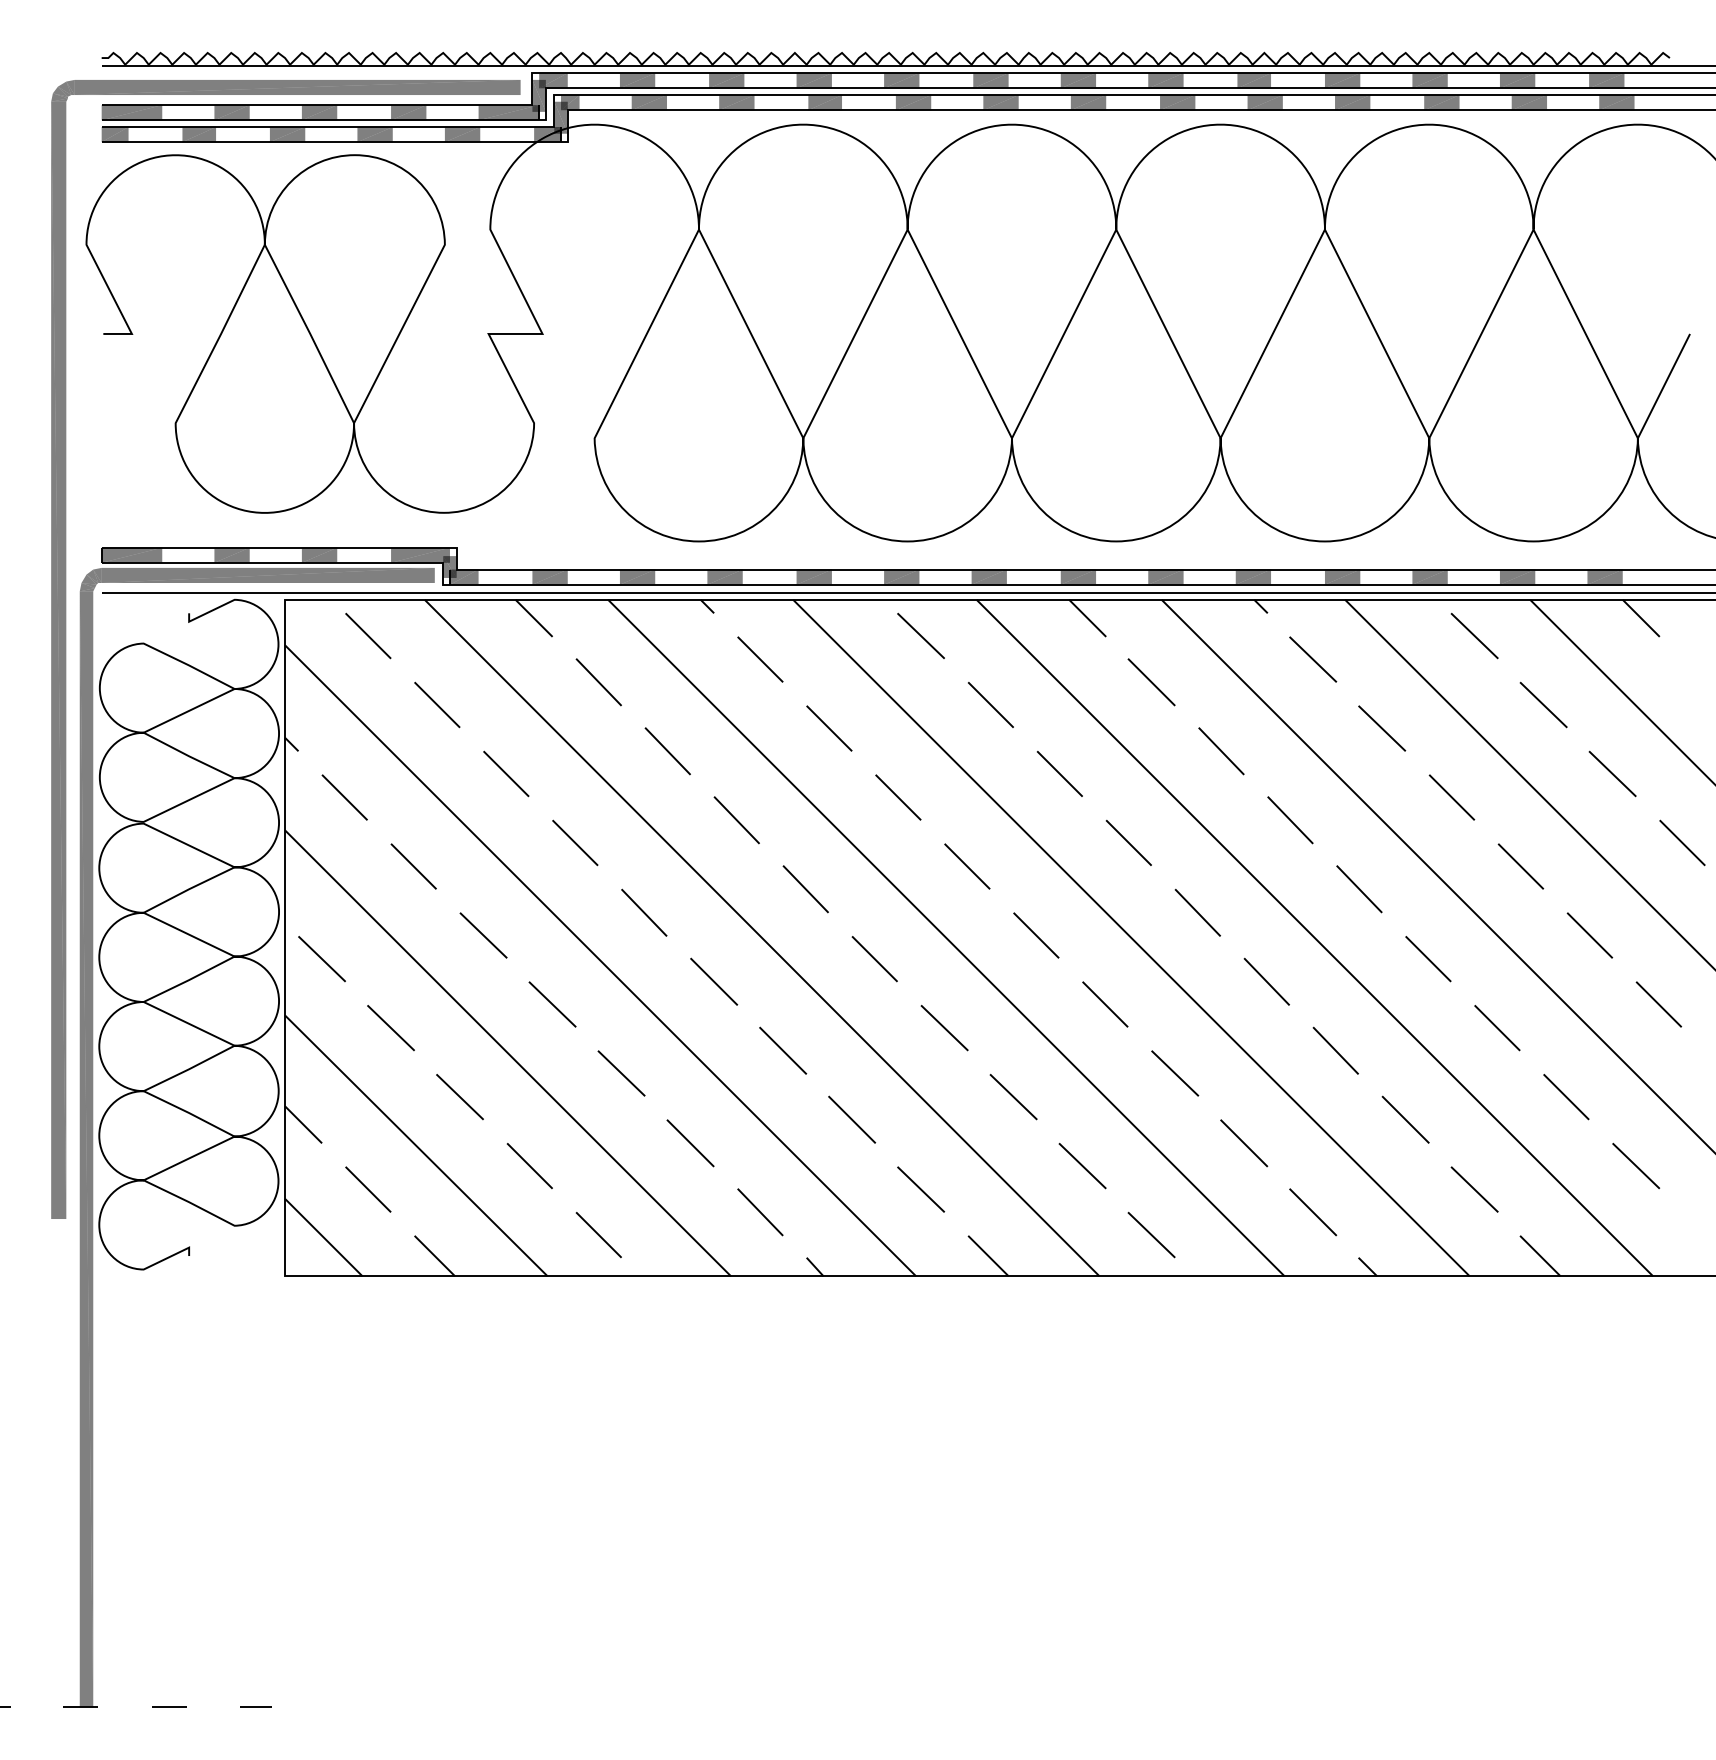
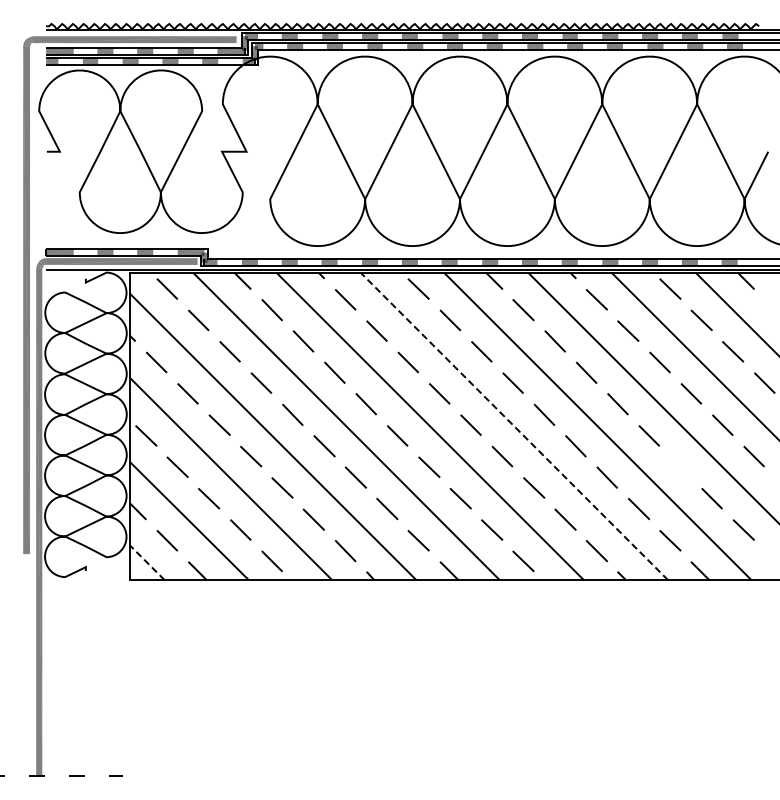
line: (1129, 938) -> (513, 426), solid -> dashed
line: (1496, 1026) -> (680, 466), removed
line: (324, 1237) -> (147, 562), solid -> dashed

